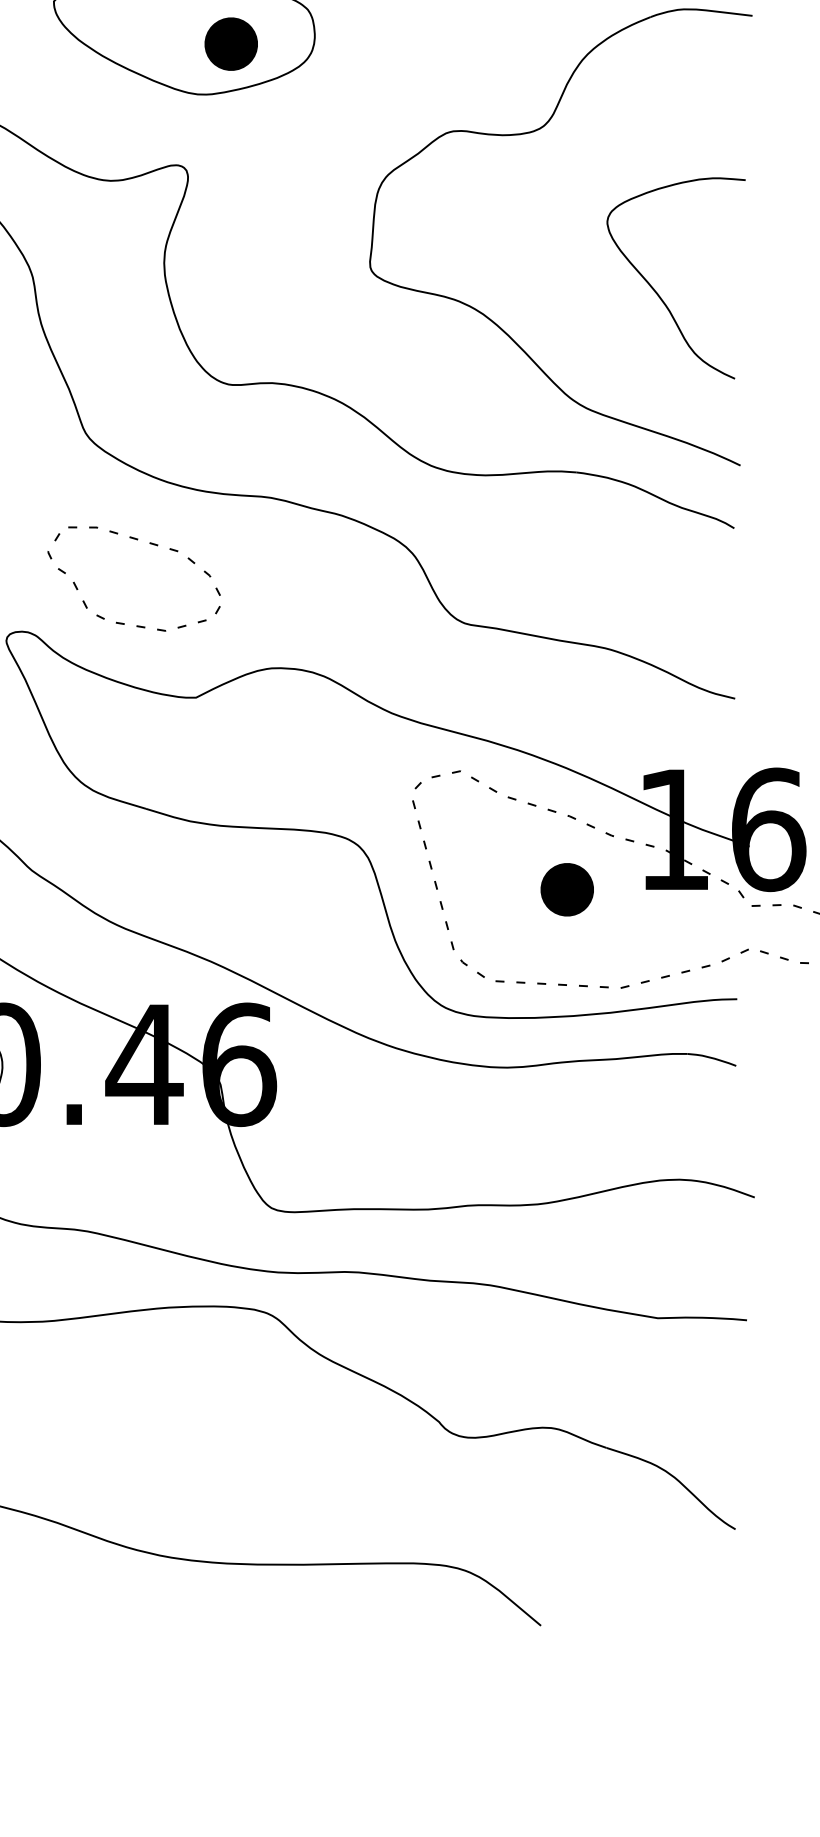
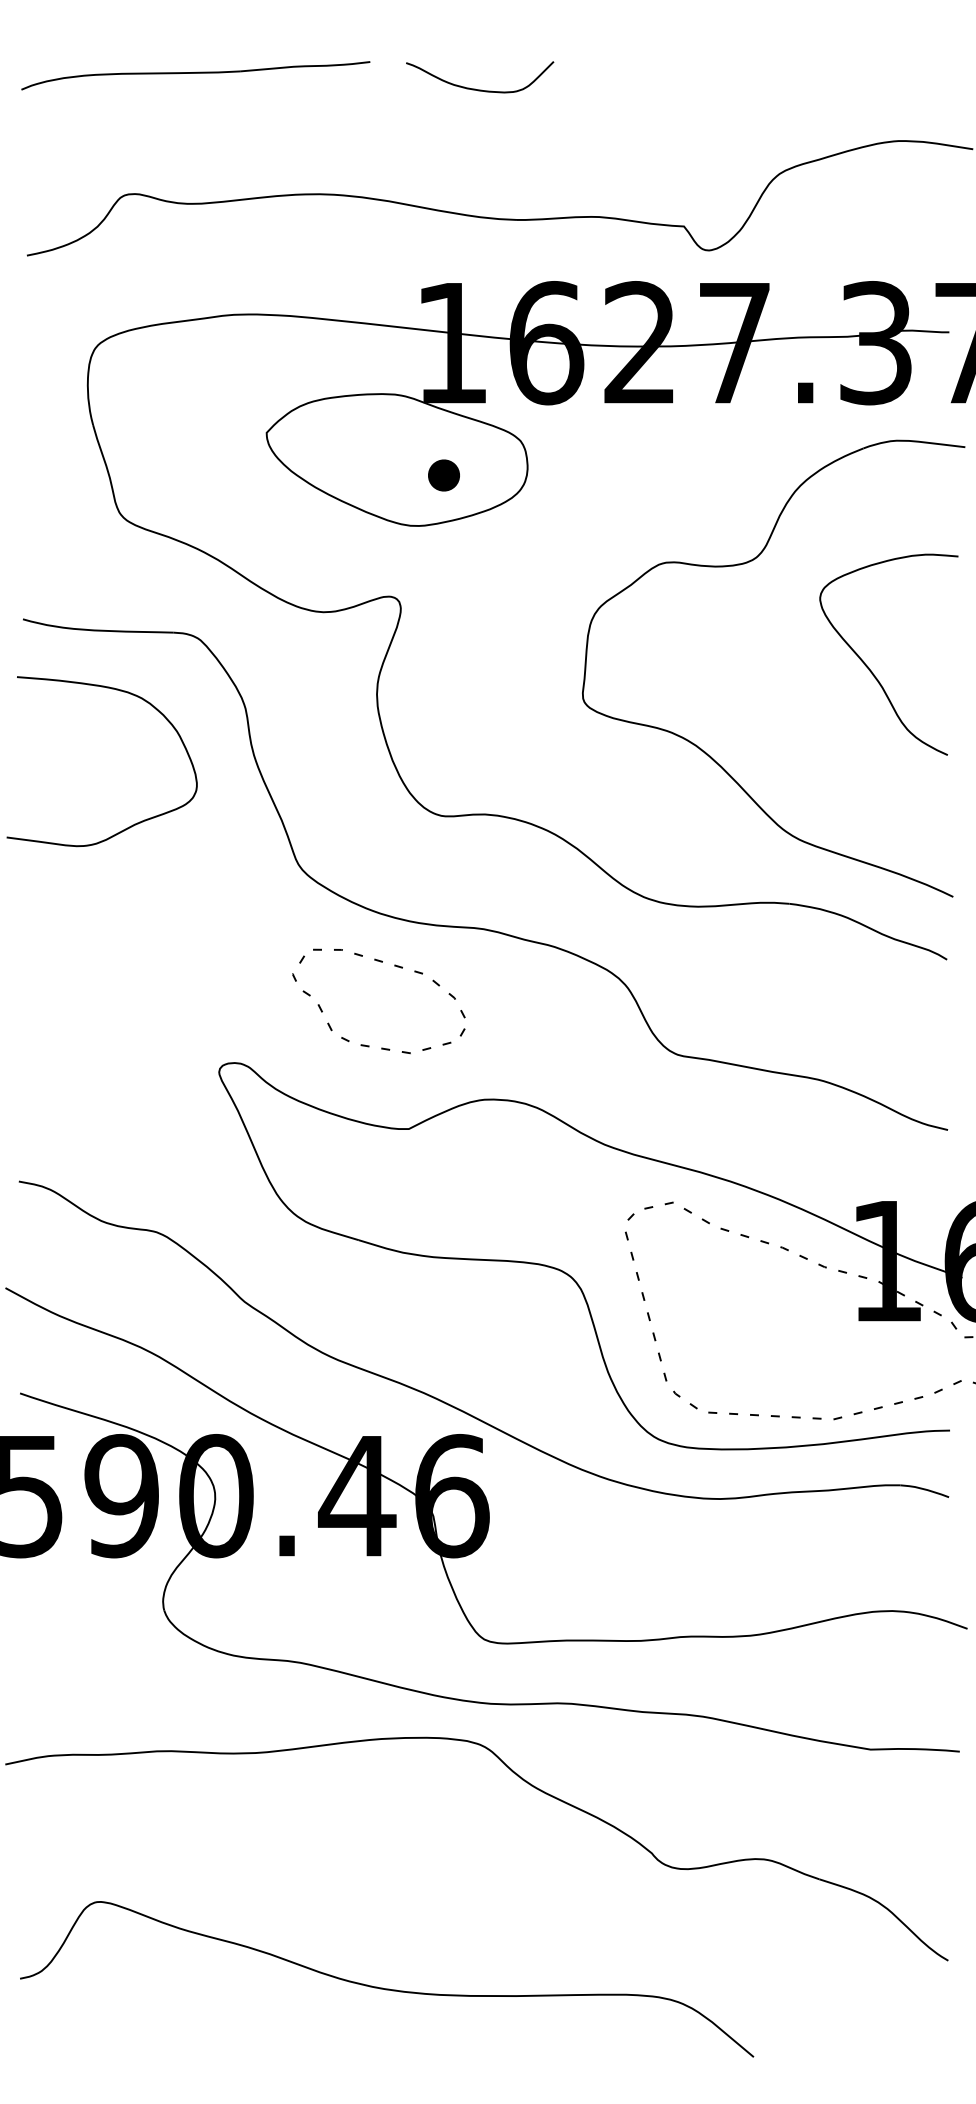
part: (230, 44) -> (443, 475), size x0.6
curve: (656, 291) -> (869, 667), moved
part: (149, 544) -> (394, 966), moved
part: (566, 889) -> (779, 1320), removed

